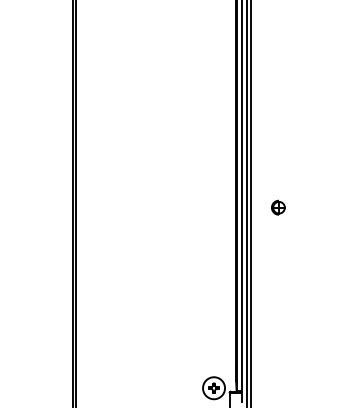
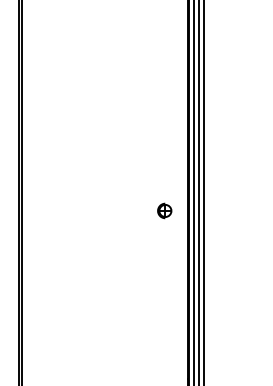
part: (278, 207) -> (164, 210), moved

